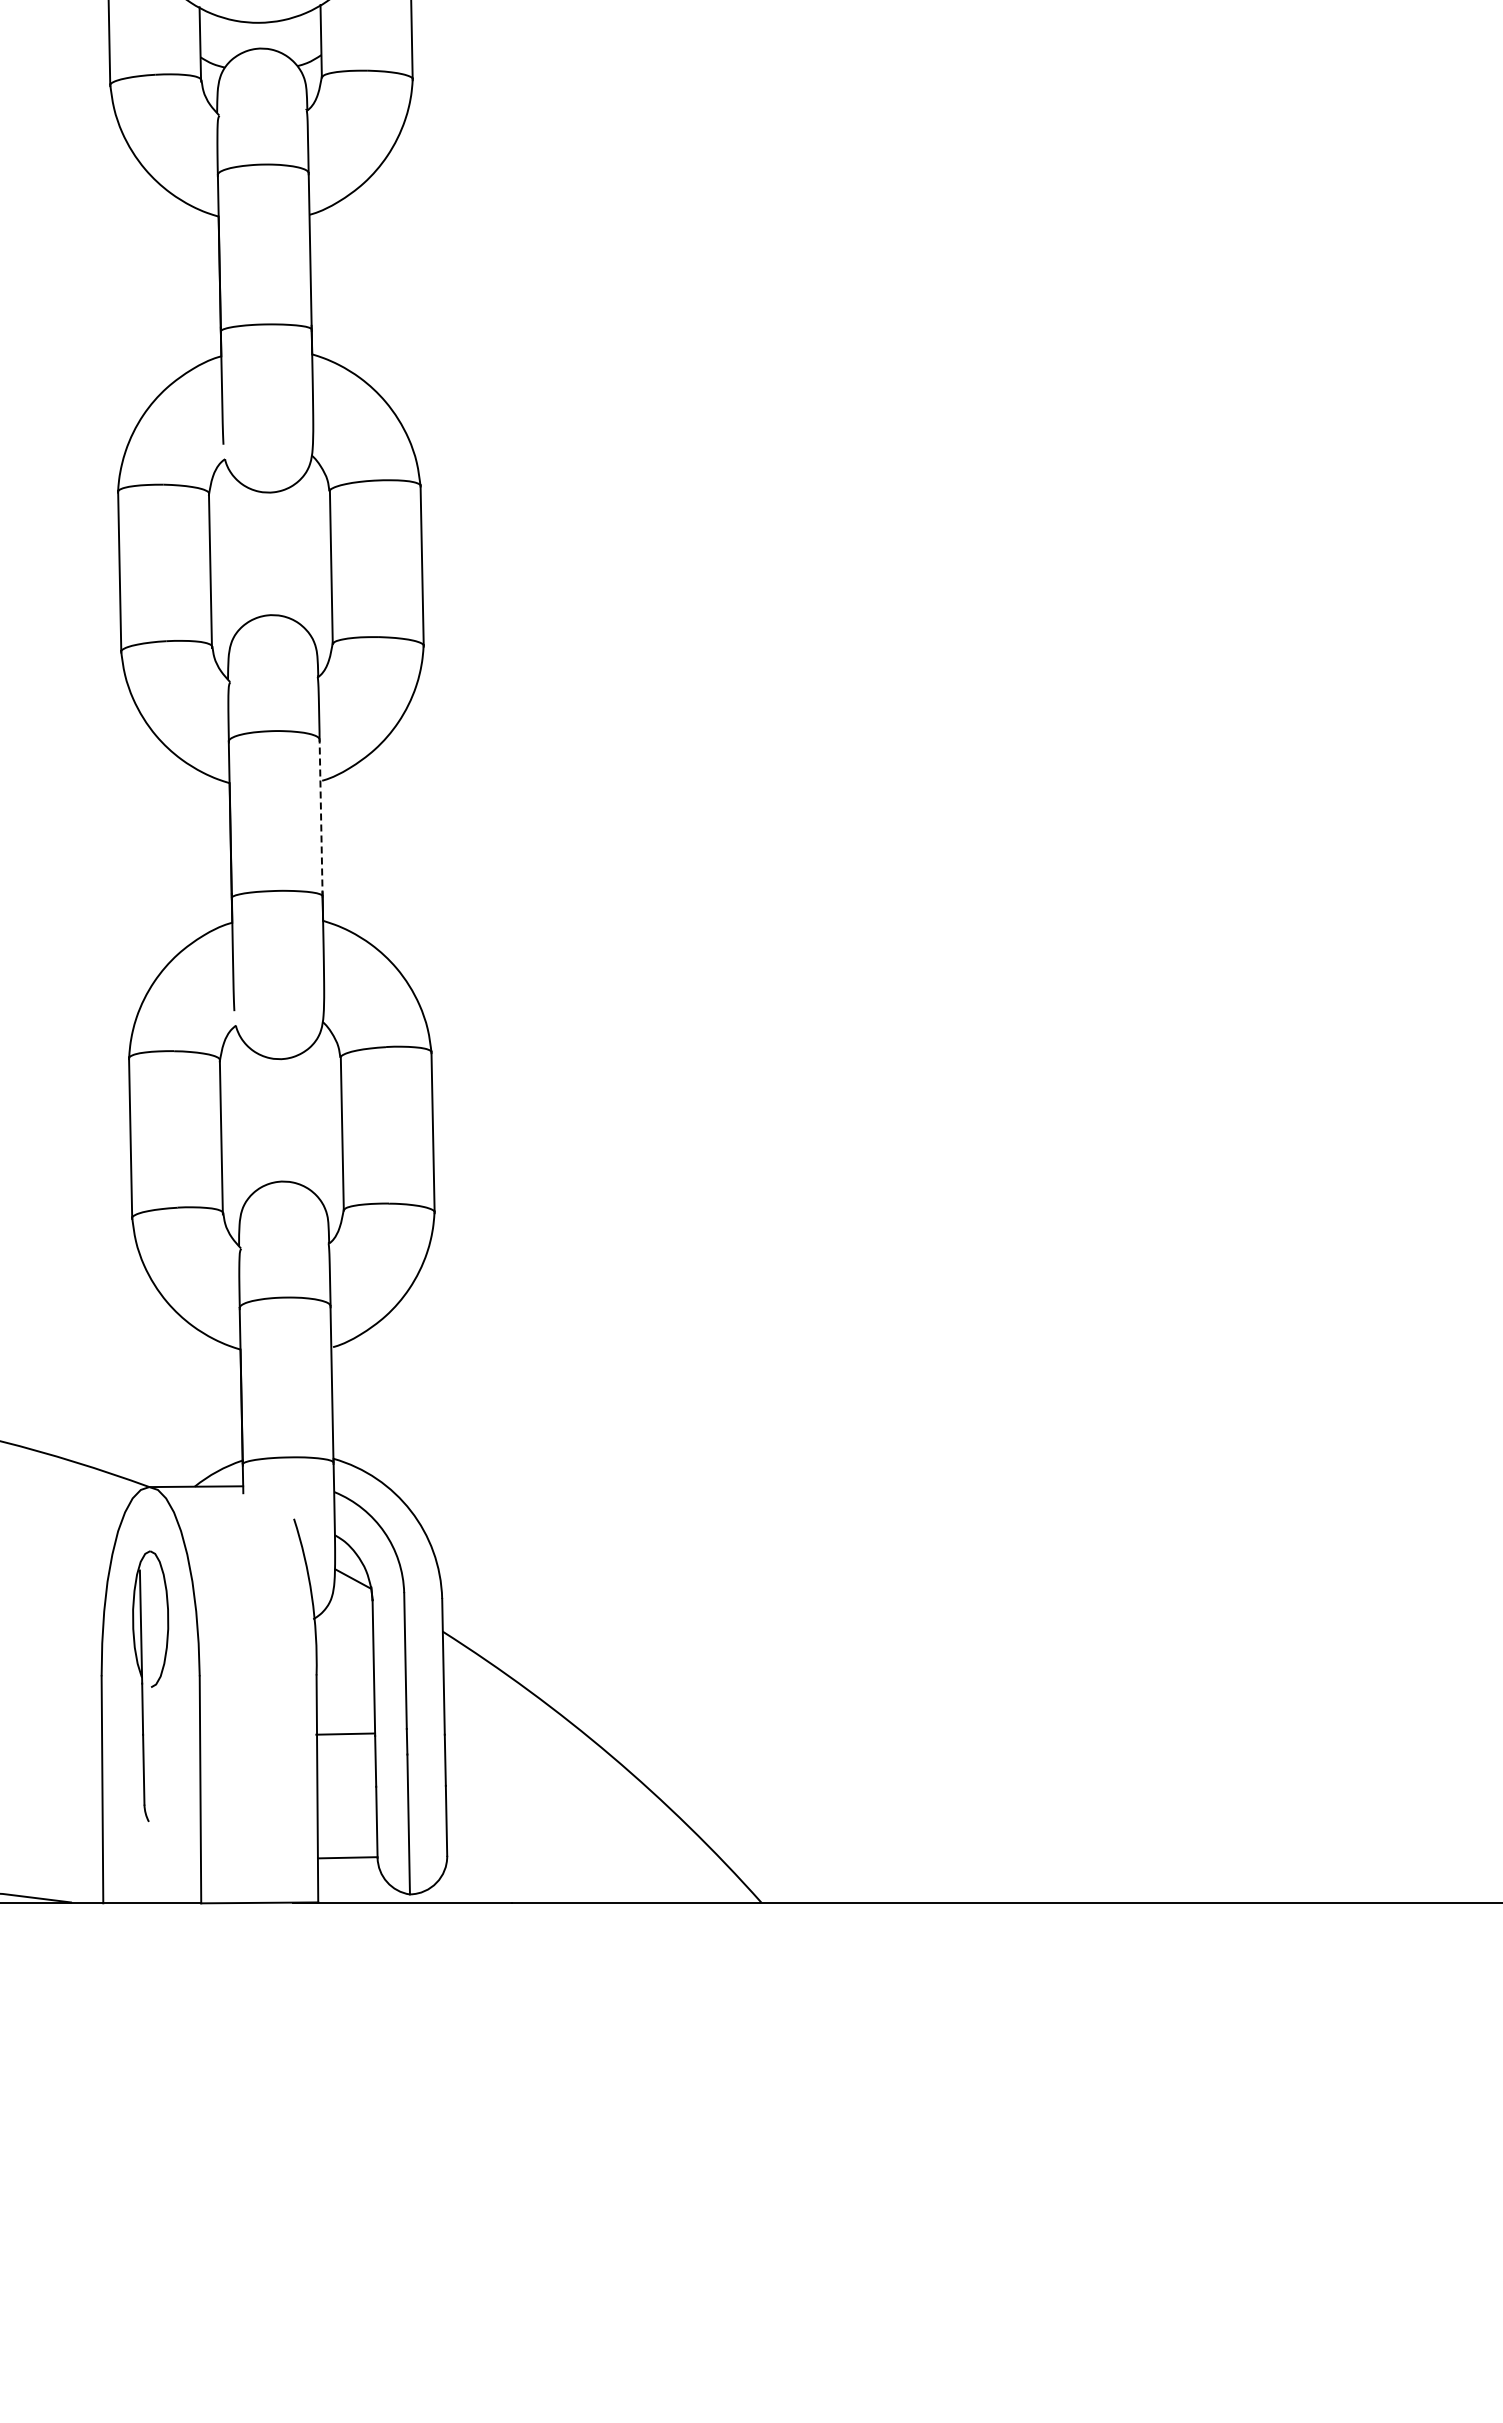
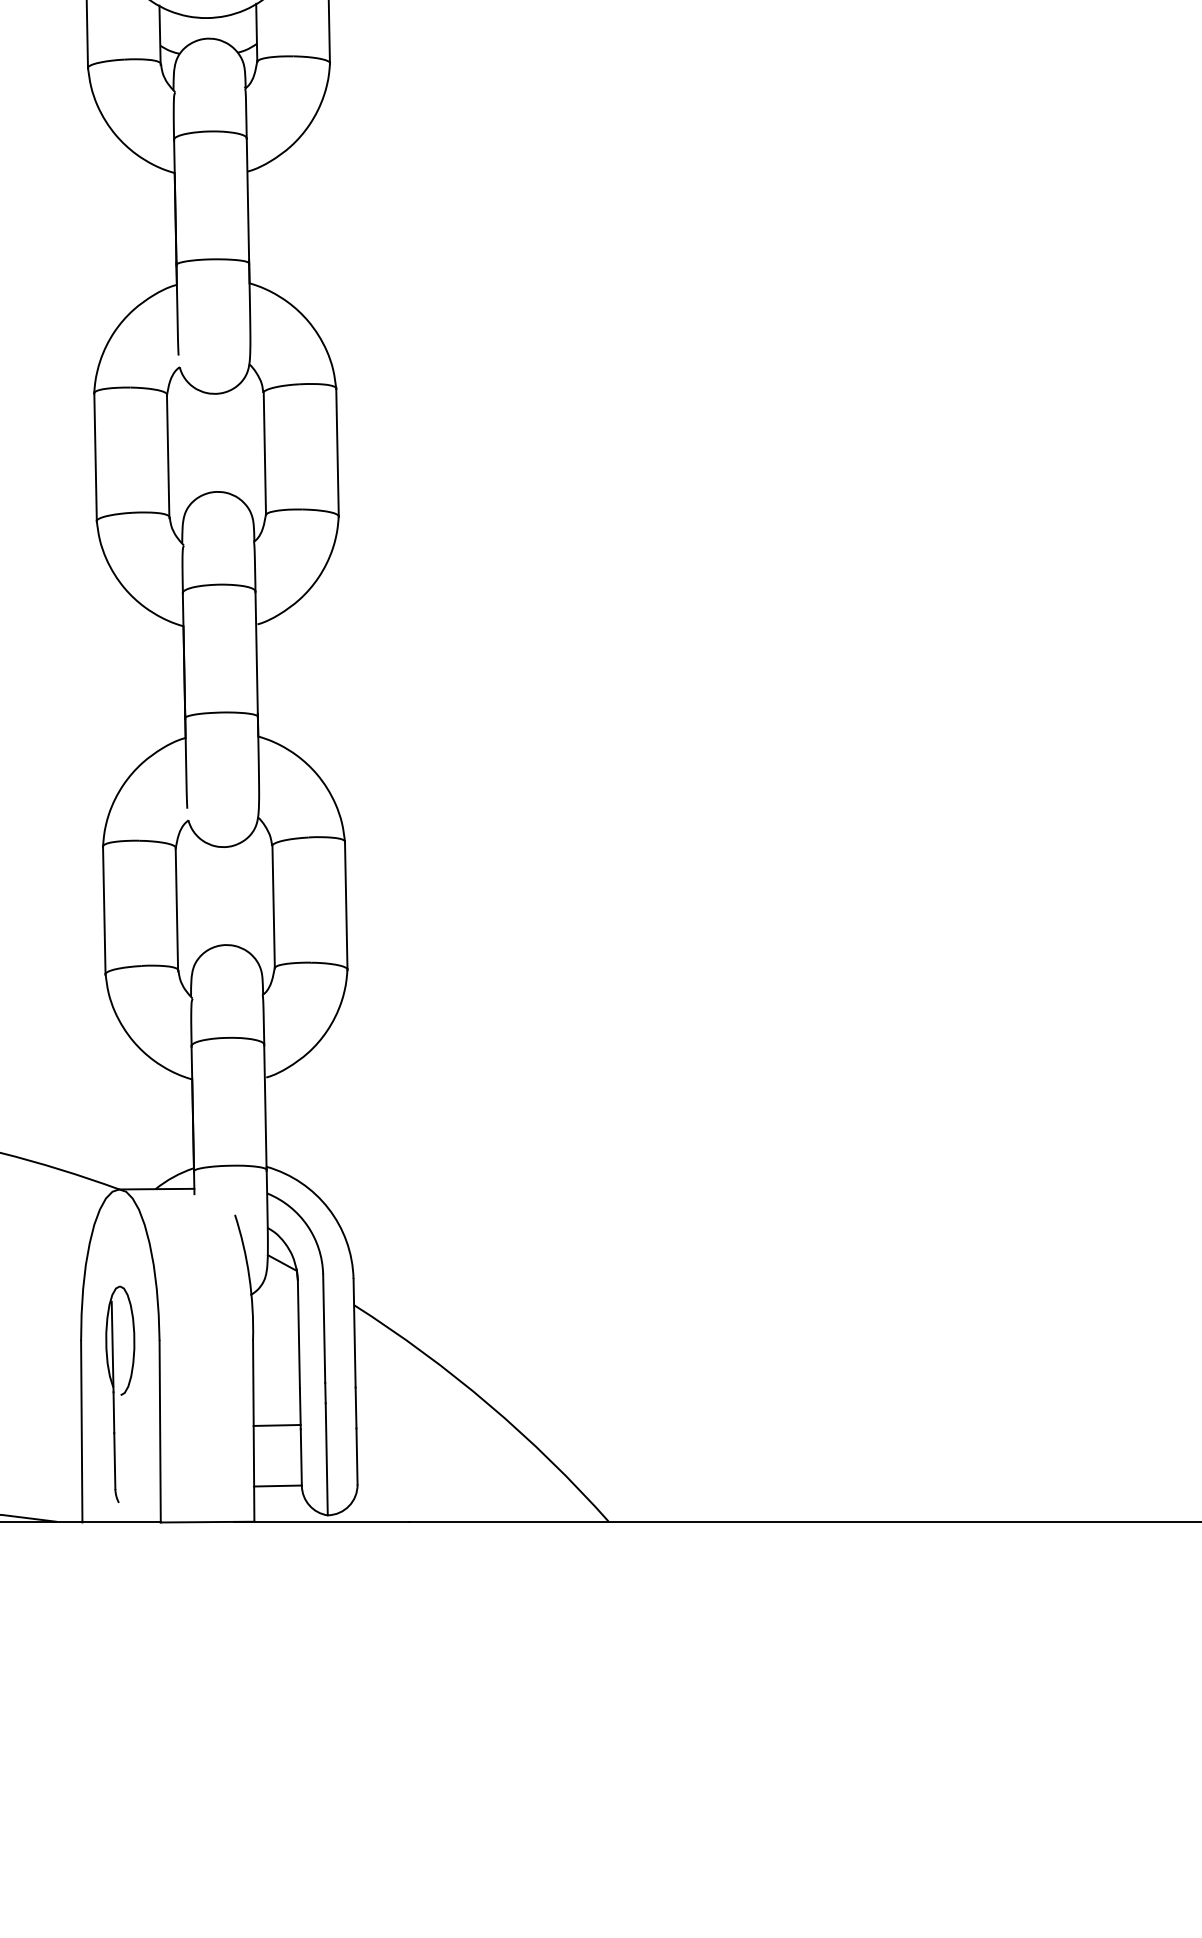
line: (321, 818) -> (256, 654), dashed -> solid
part: (150, 1685) -> (120, 1393), moved
line: (345, 1733) -> (276, 1425), moved

